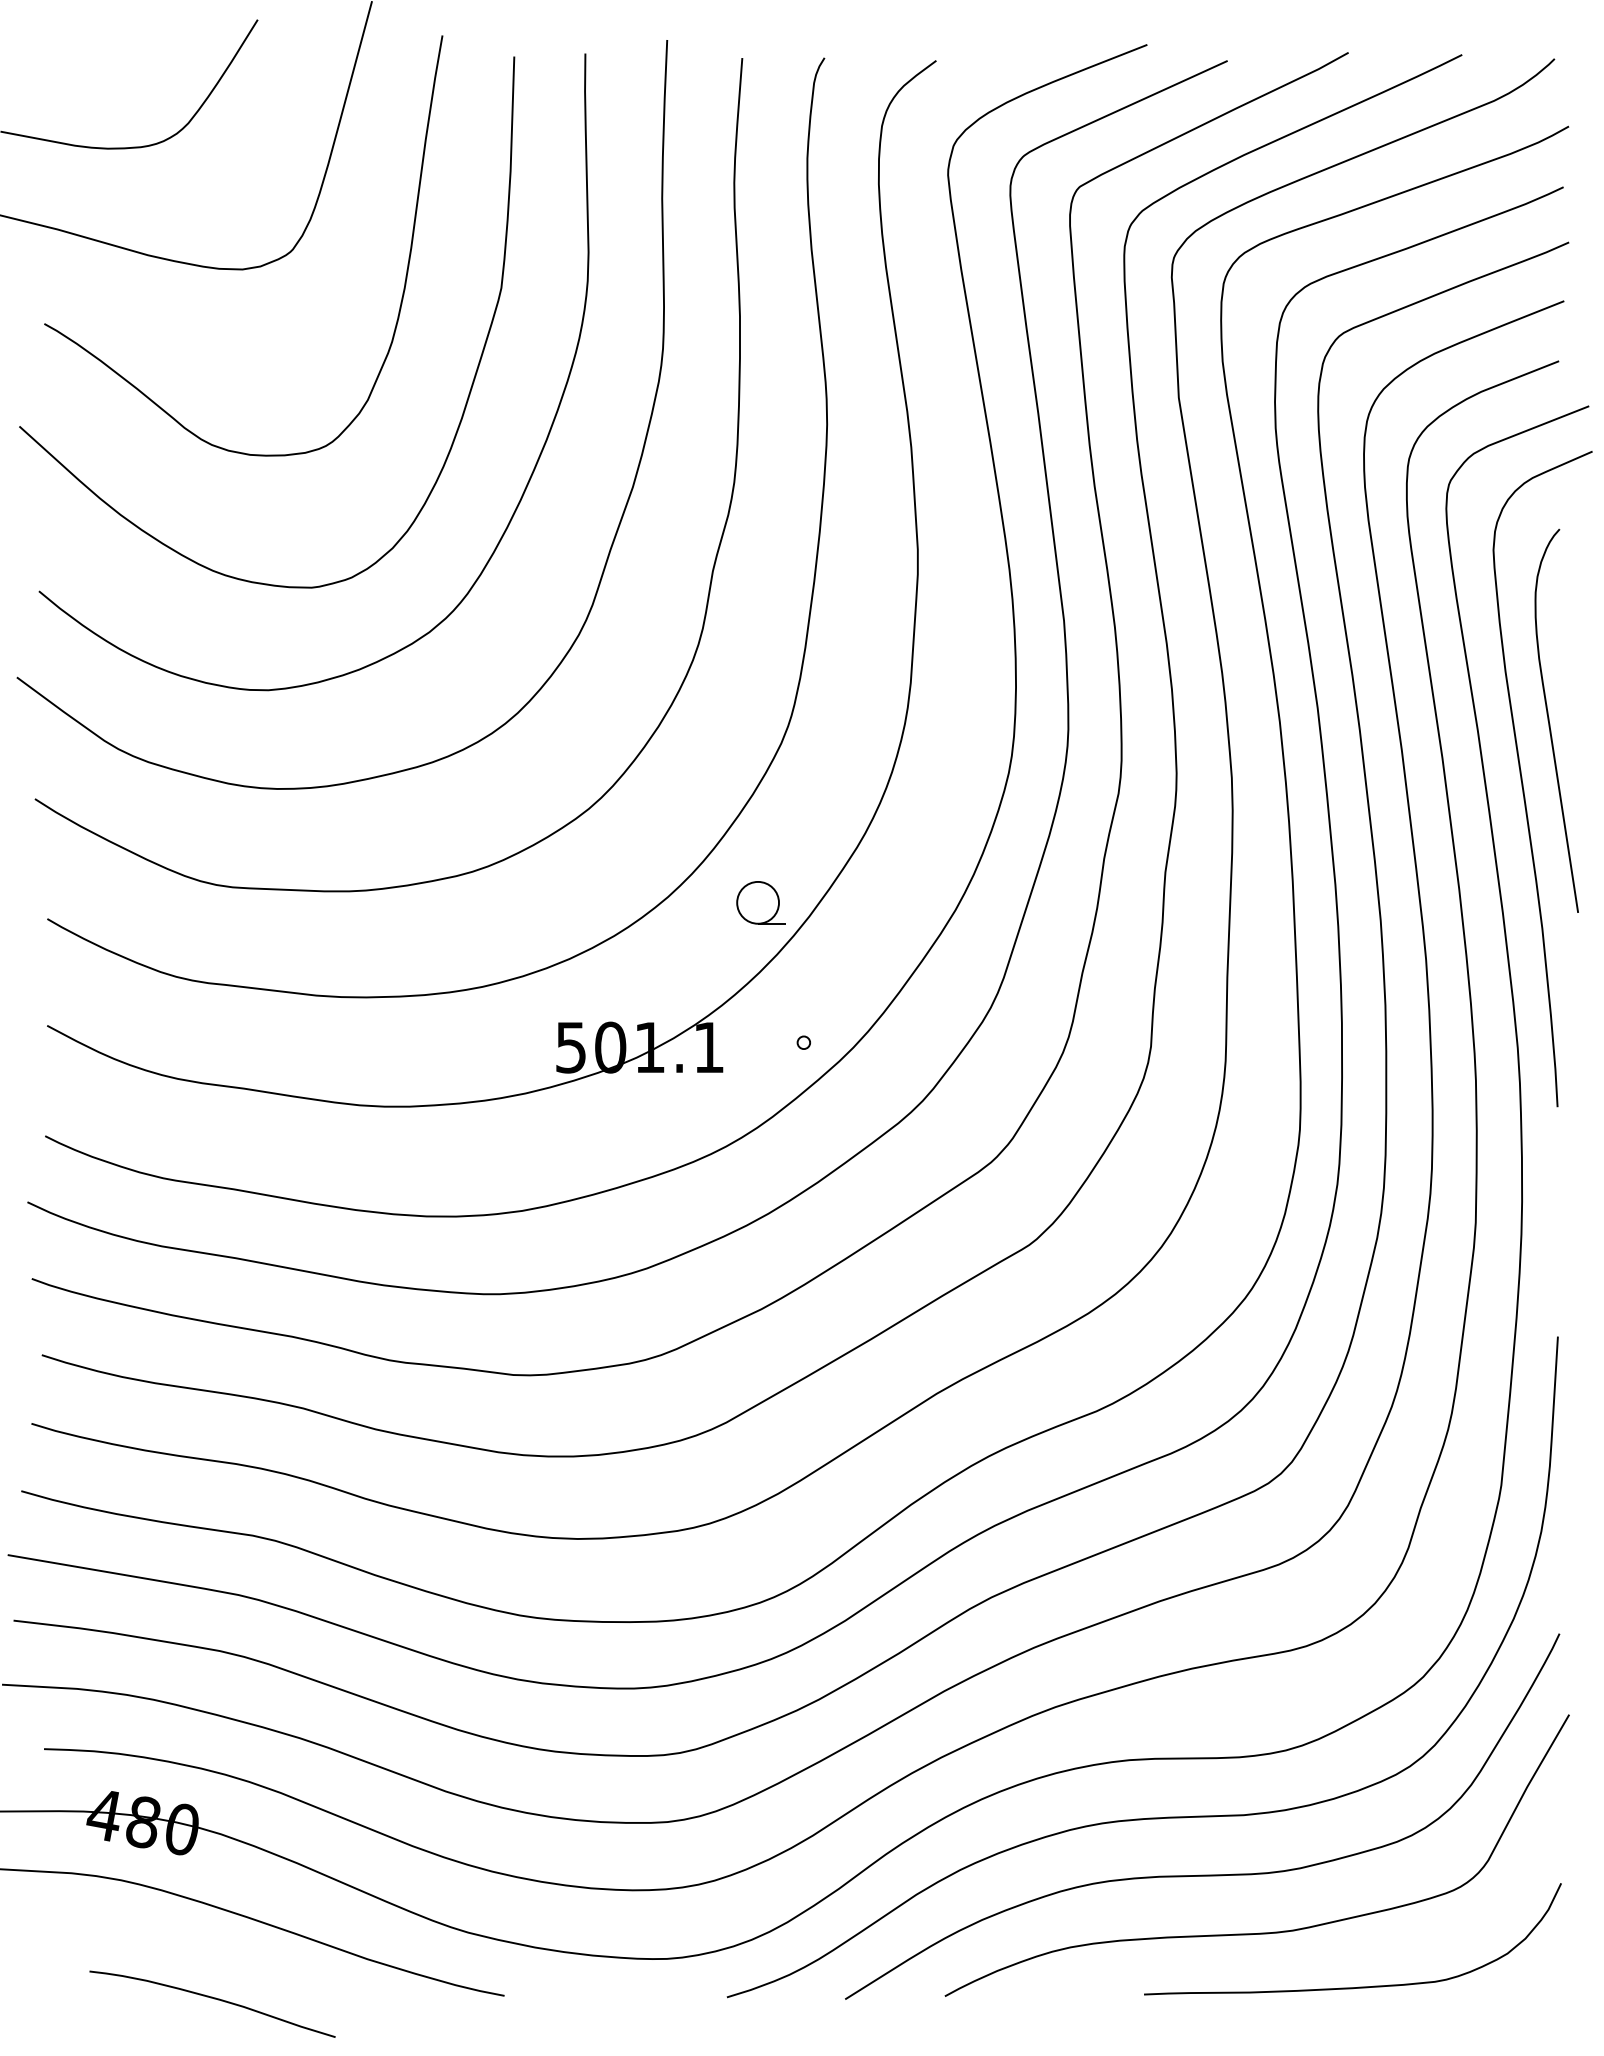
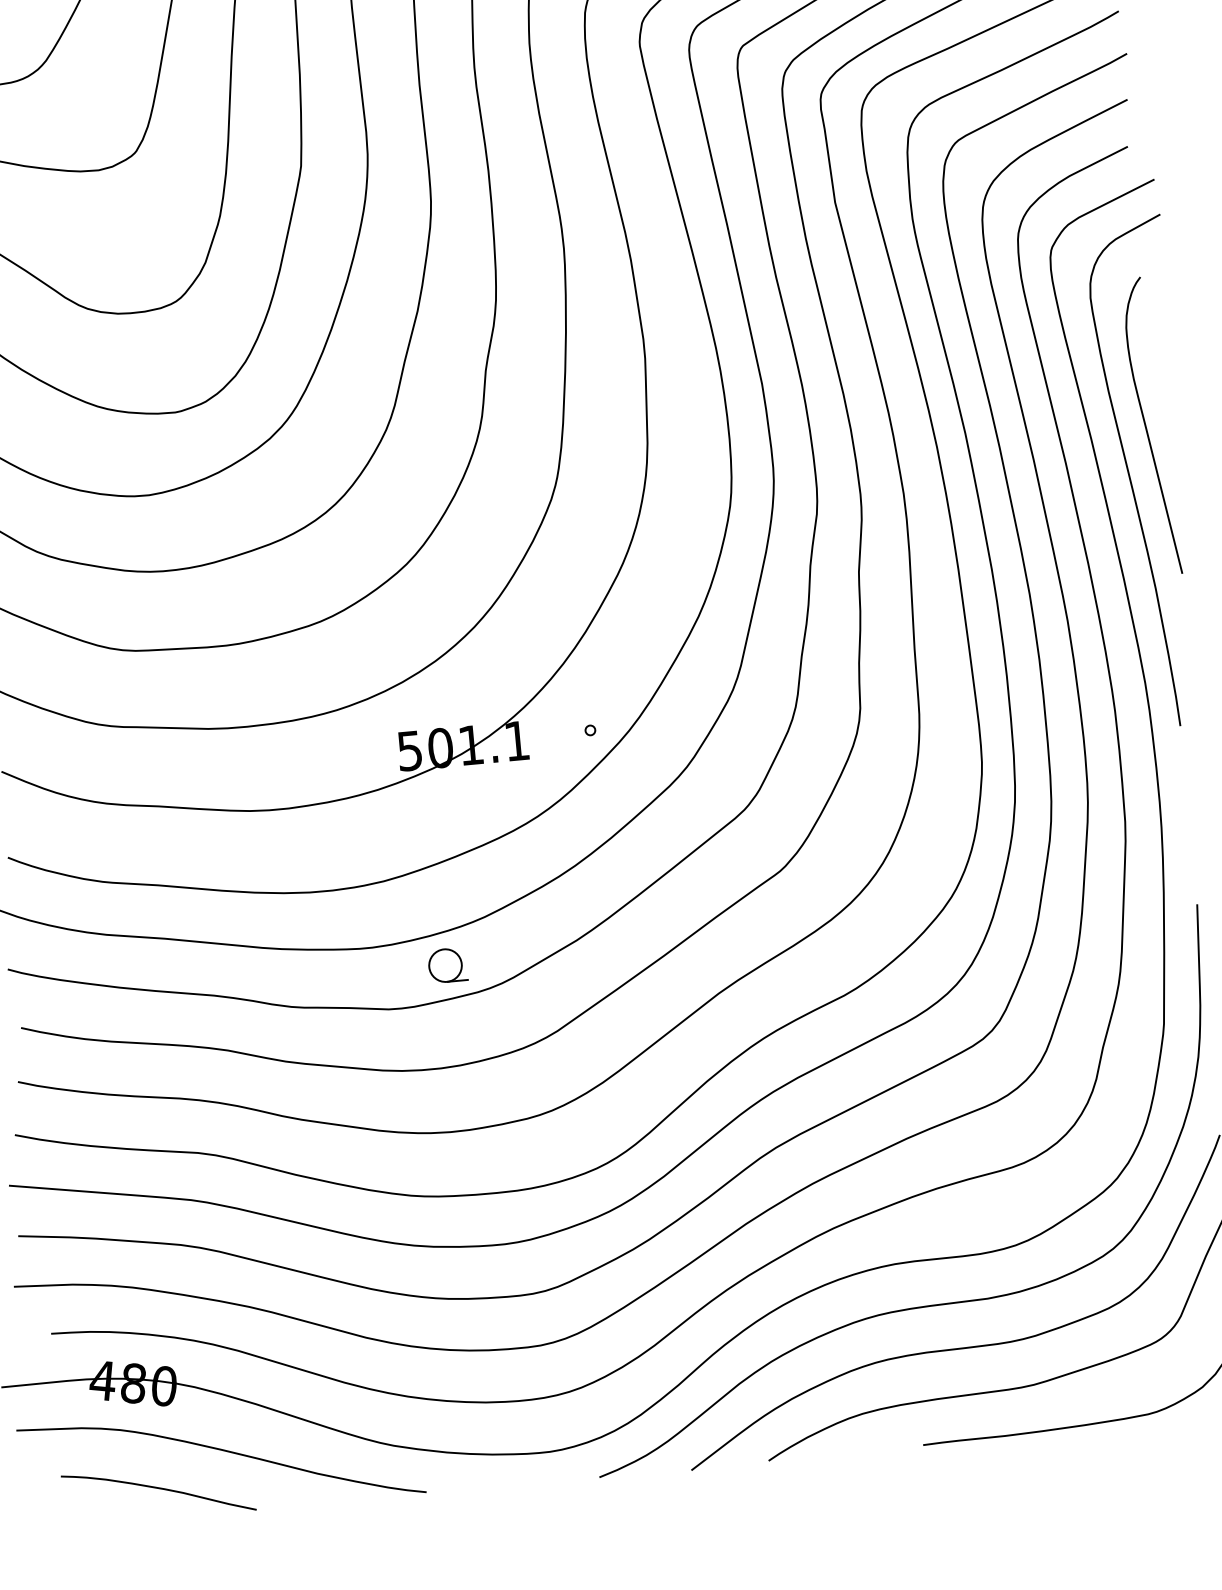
part: (760, 902) -> (447, 965), moved
curve: (214, 1999) -> (159, 1489), moved

